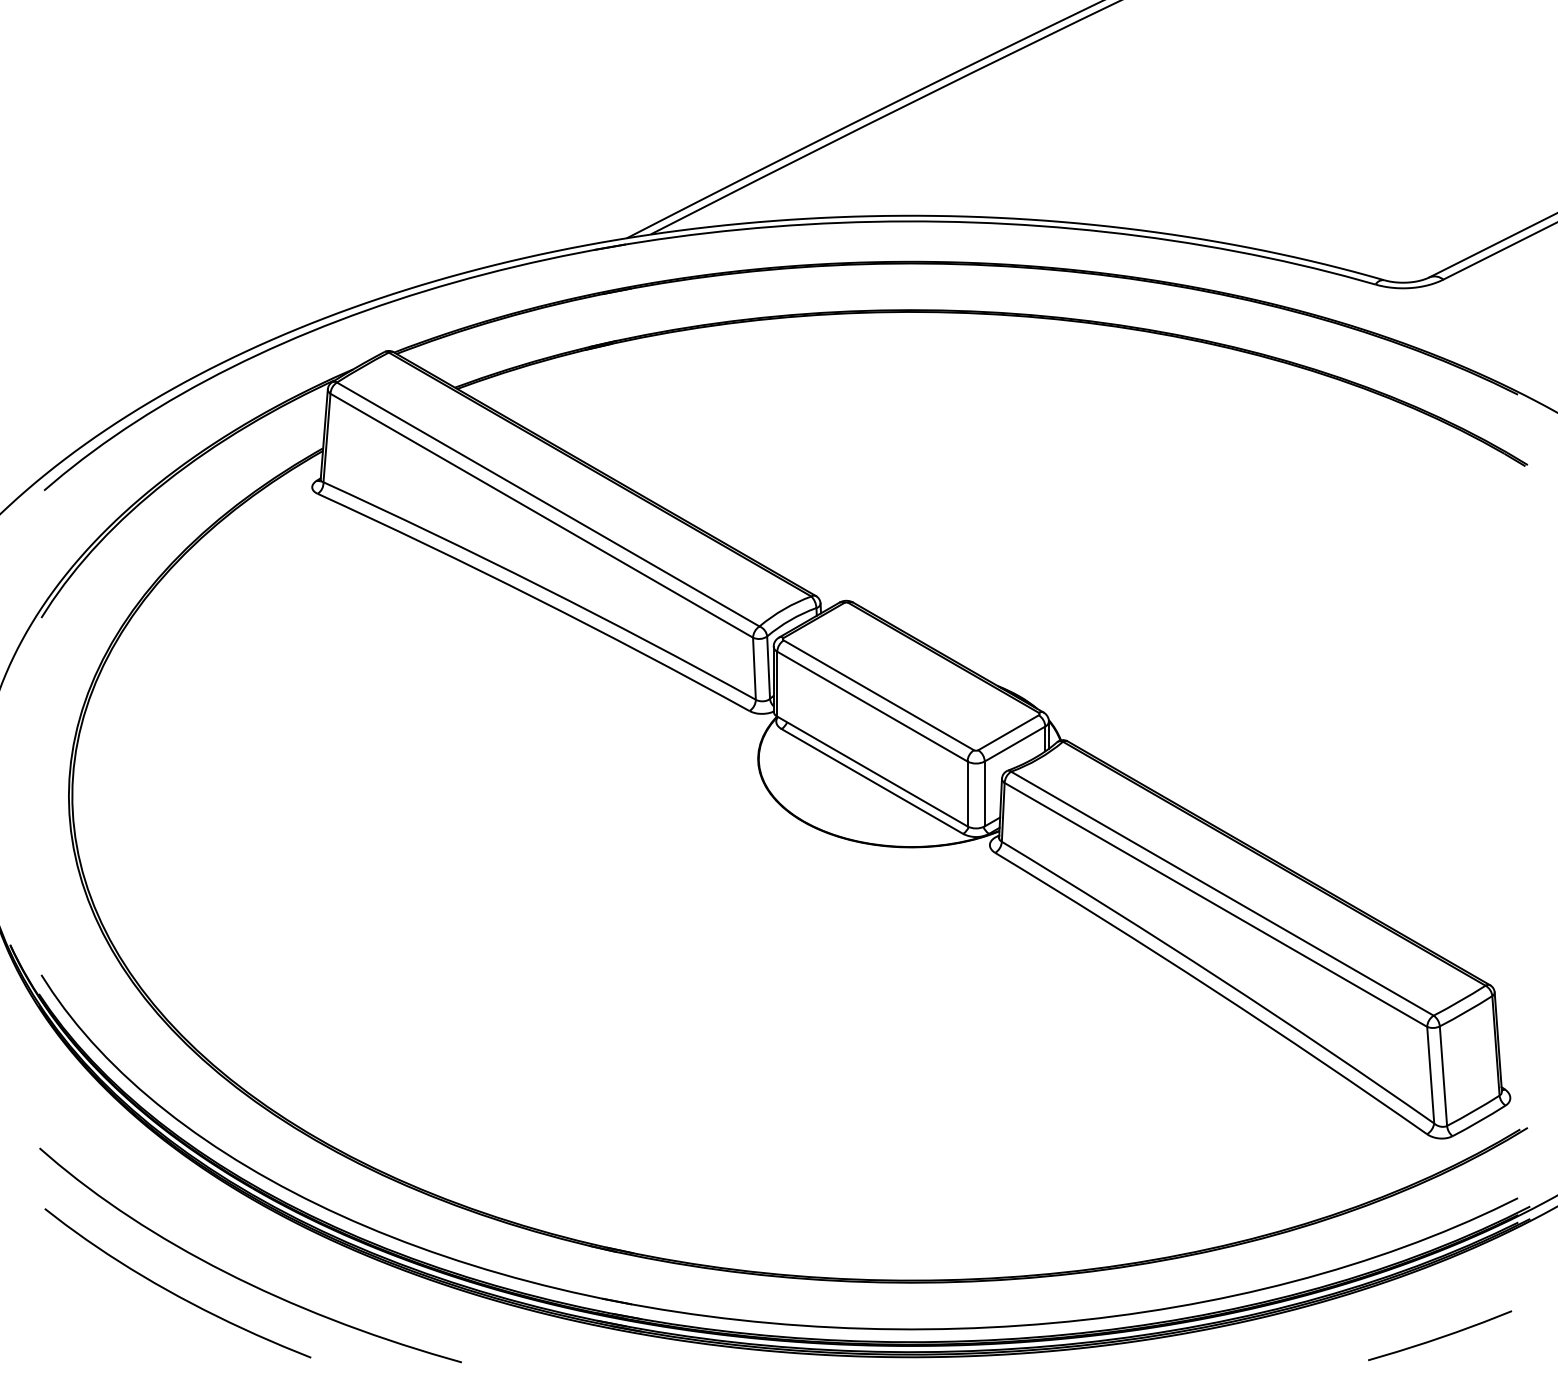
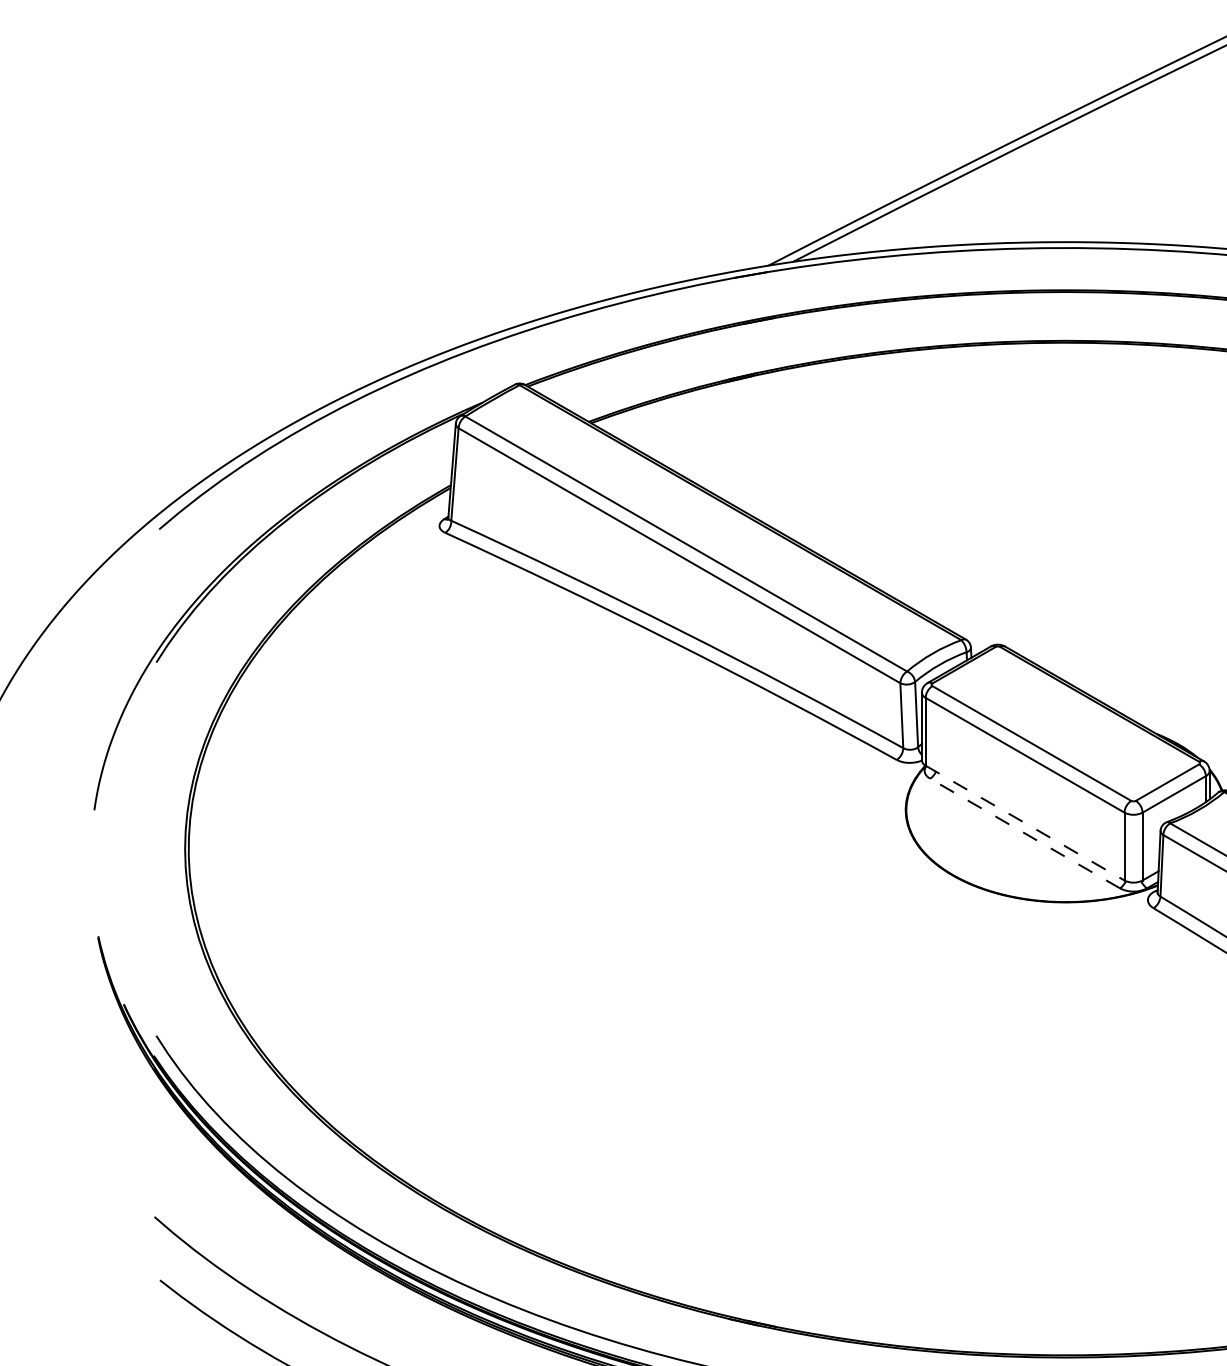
line: (872, 771) -> (1025, 823), solid -> dashed
line: (872, 781) -> (1025, 833), solid -> dashed

